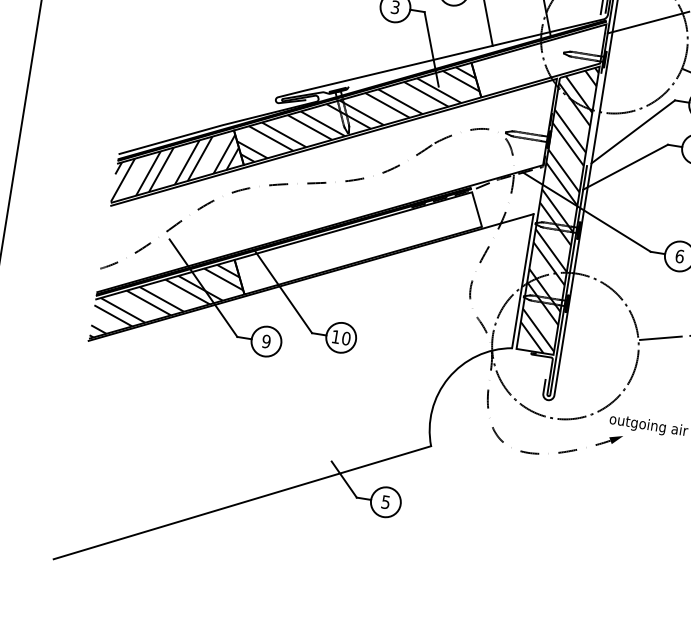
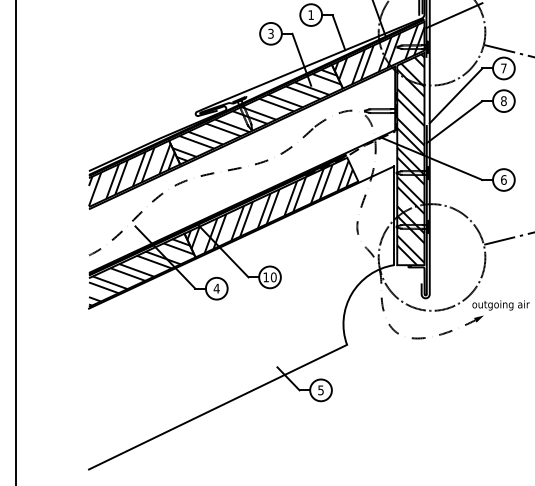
hatch: (538, 59) -> (379, 54), added
hatch: (355, 241) -> (269, 206), added
text: (266, 341) -> (216, 288), 9 -> 4

